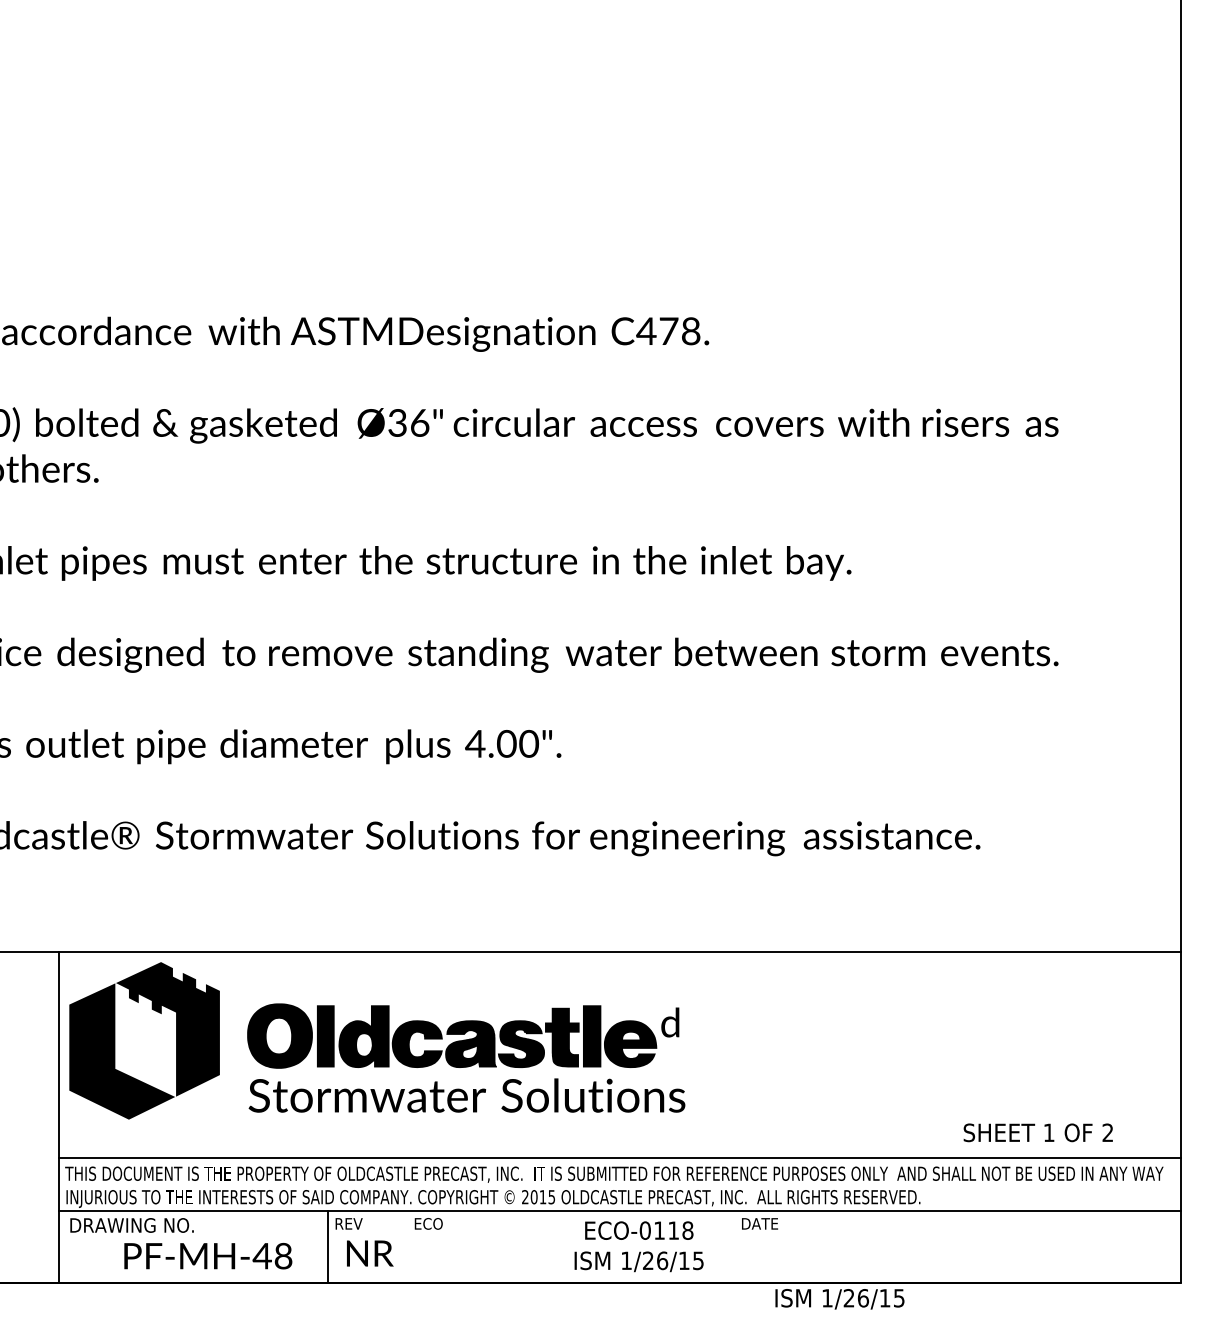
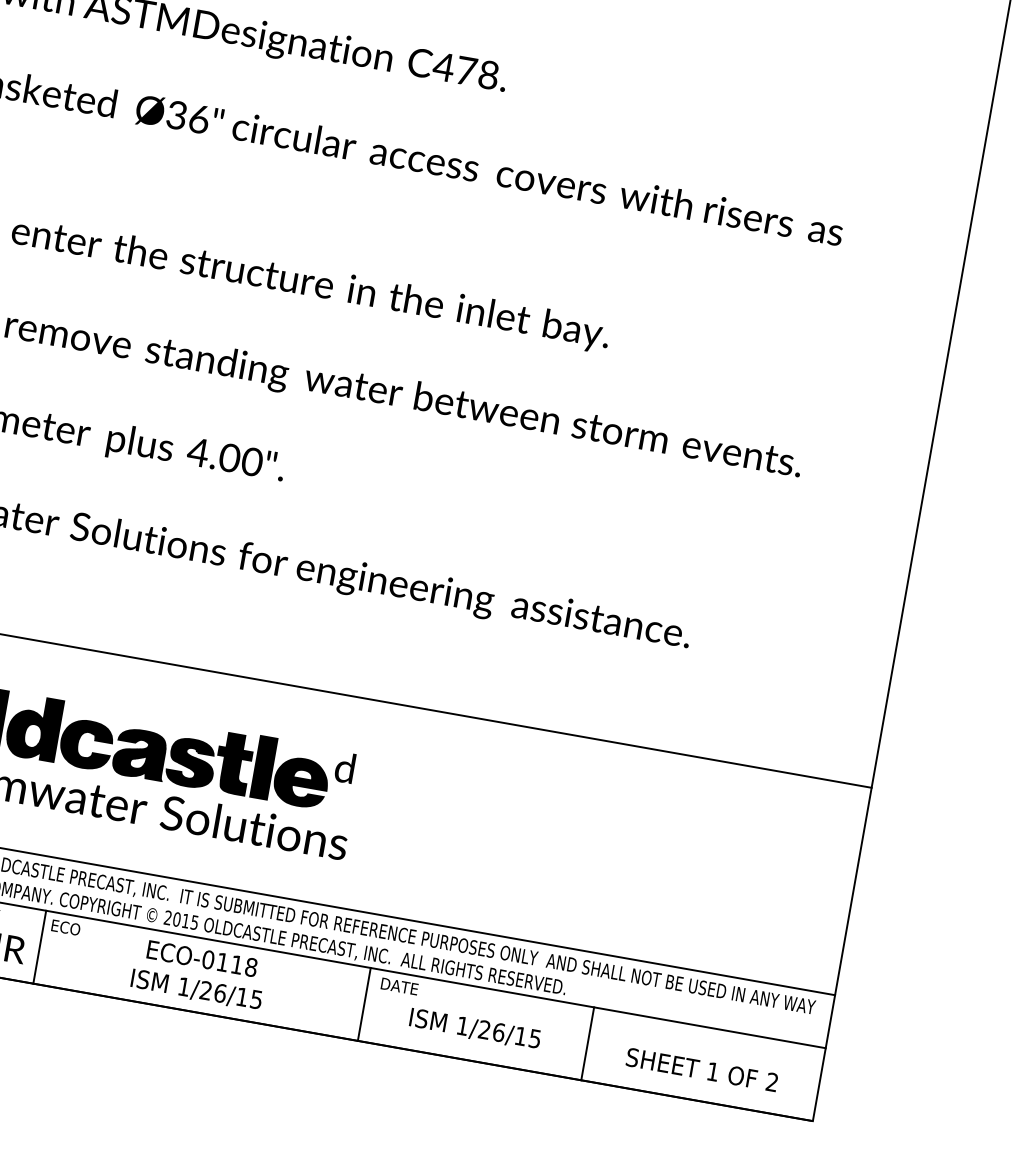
text: (1037, 1132) -> (701, 1069), moved
line: (406, 1246) -> (39, 946), added
text: (638, 1246) -> (198, 974), moved
line: (728, 1246) -> (363, 1003), added
line: (950, 1246) -> (587, 1043), added
text: (839, 1299) -> (474, 1029), moved

